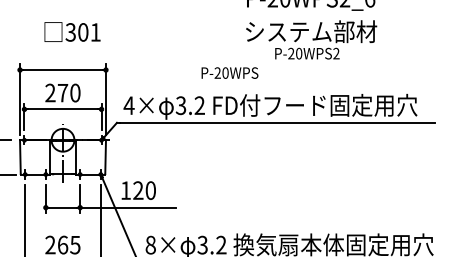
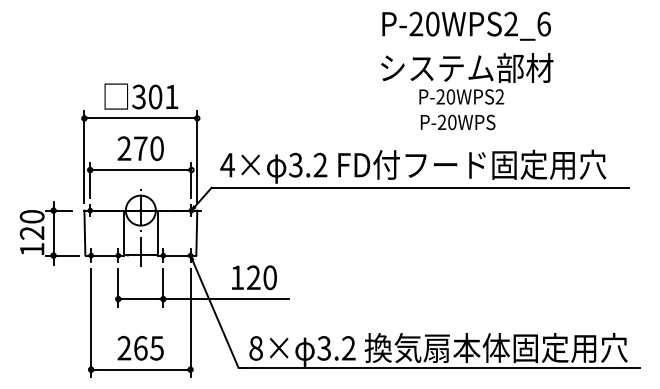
text: (72, 32) -> (141, 96), moved
text: (229, 73) -> (457, 122), moved
text: (138, 190) -> (254, 277), moved

